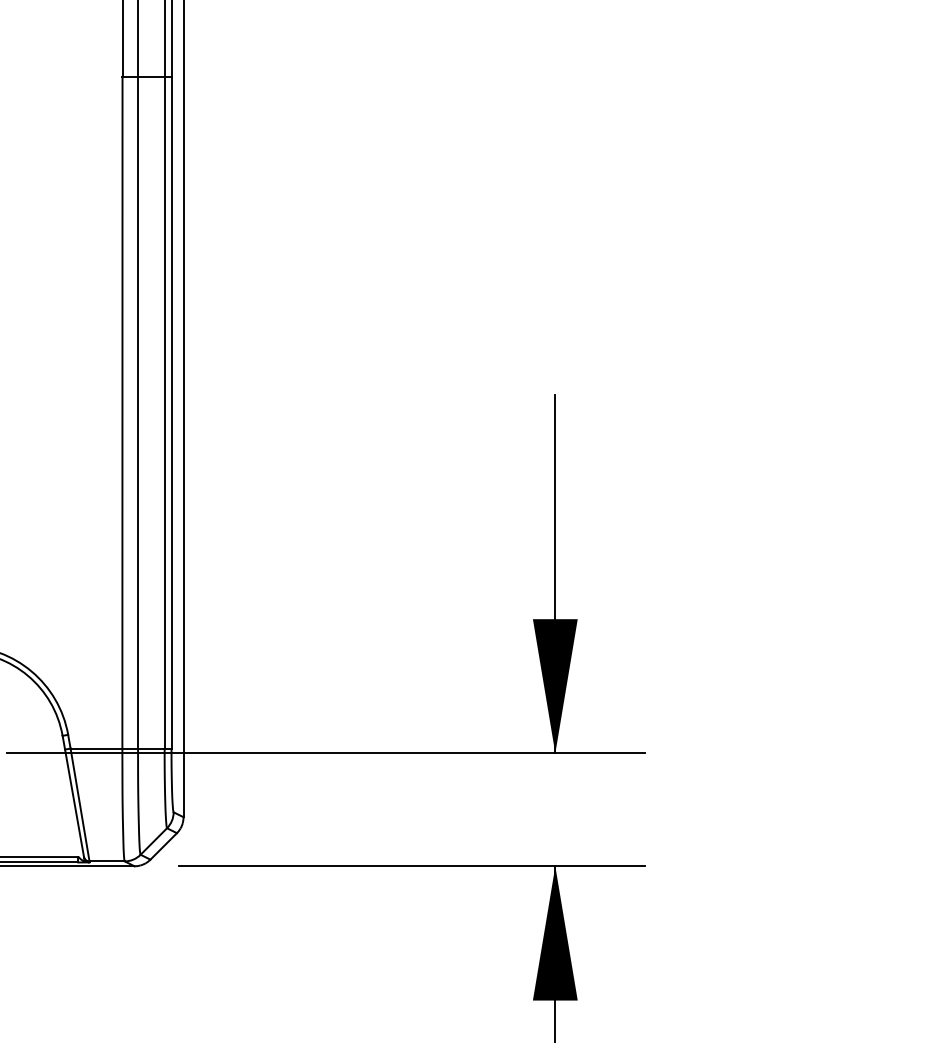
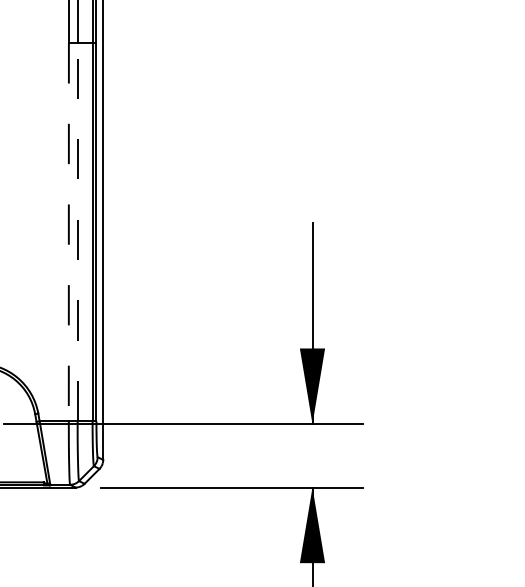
line: (137, 411) -> (77, 231), solid -> dashed
line: (121, 413) -> (68, 232), solid -> dashed

